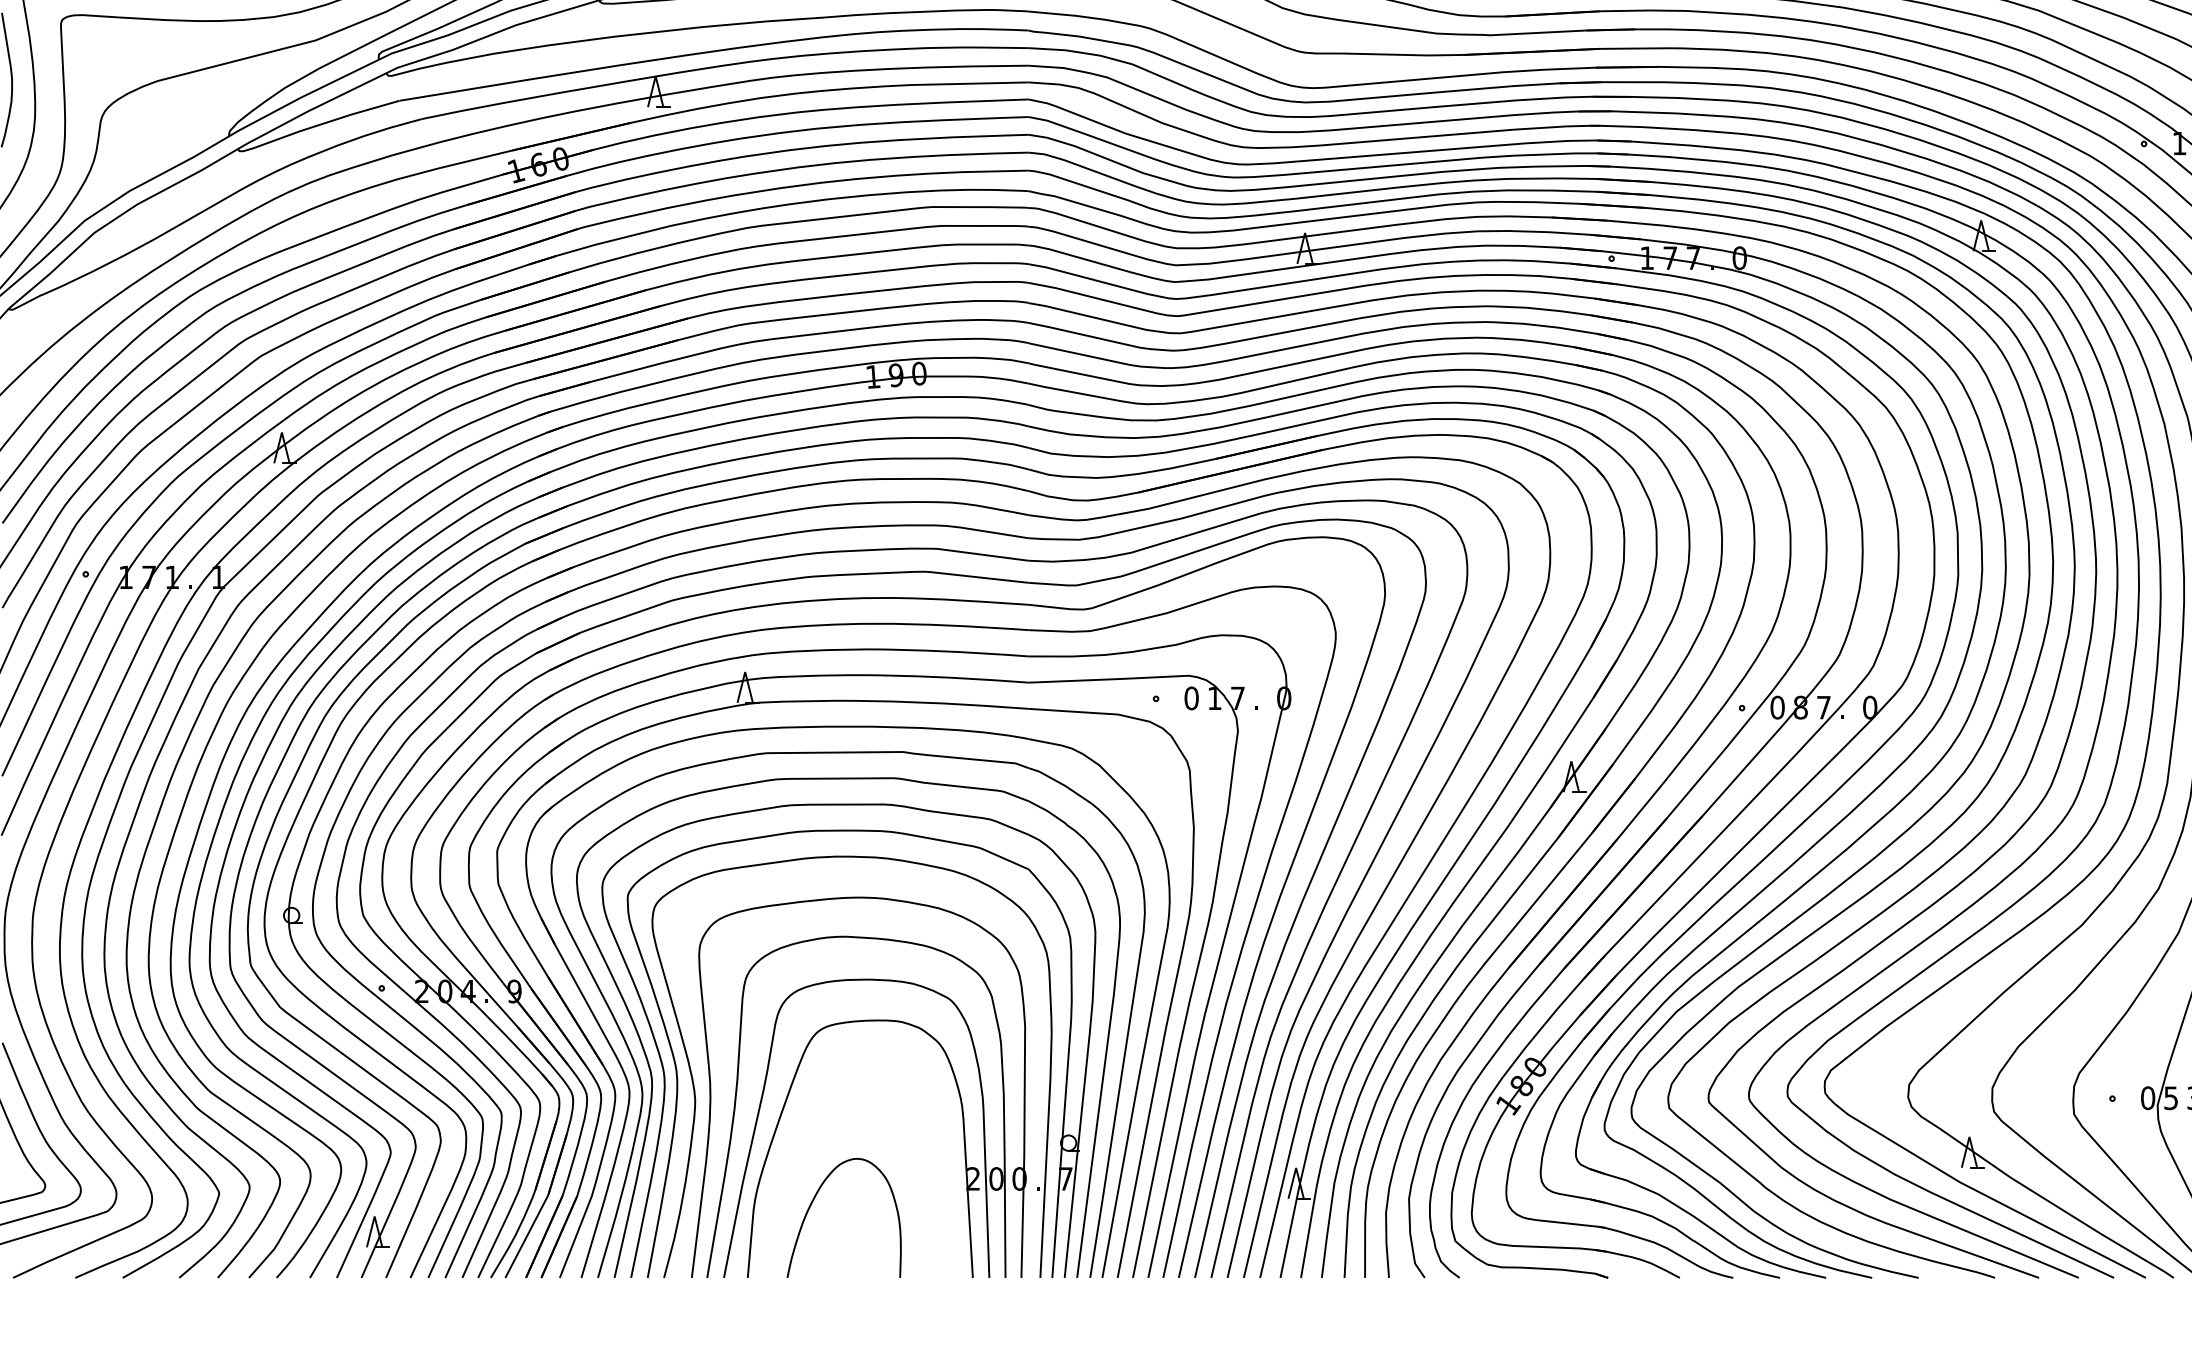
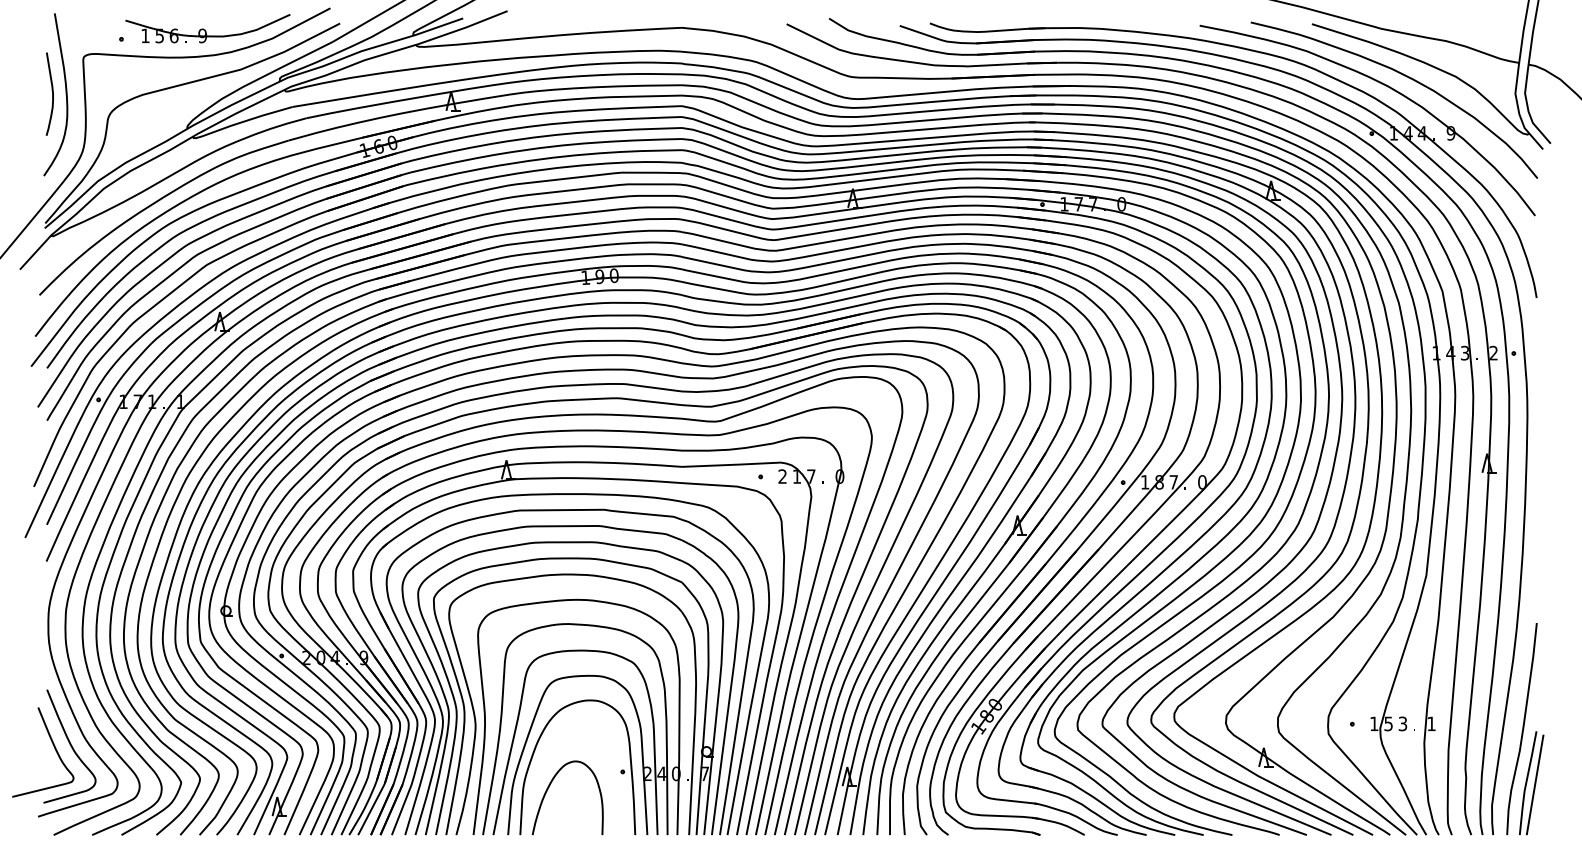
text: (1191, 698) -> (782, 476), 0 -> 2
text: (1776, 707) -> (1144, 482), 0 -> 1
text: (2148, 1097) -> (1374, 723), 0 -> 1
part: (929, 1173) -> (620, 770), added
text: (995, 1178) -> (661, 773), 0 -> 4

